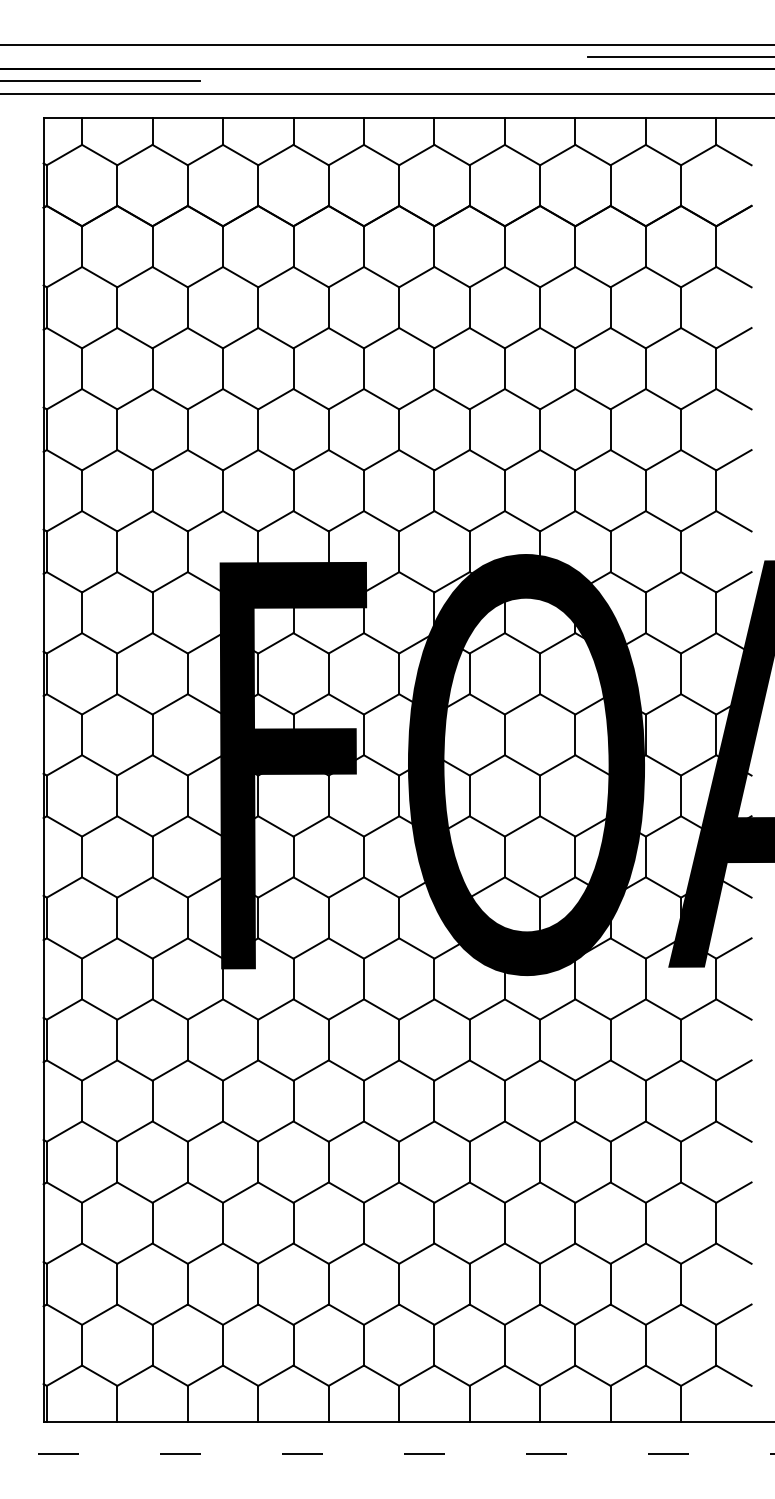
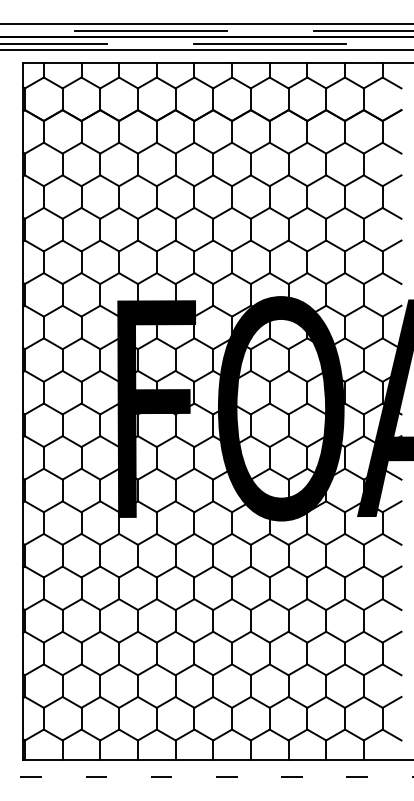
line: (281, 56) -> (150, 30), added
line: (504, 81) -> (269, 43), added

